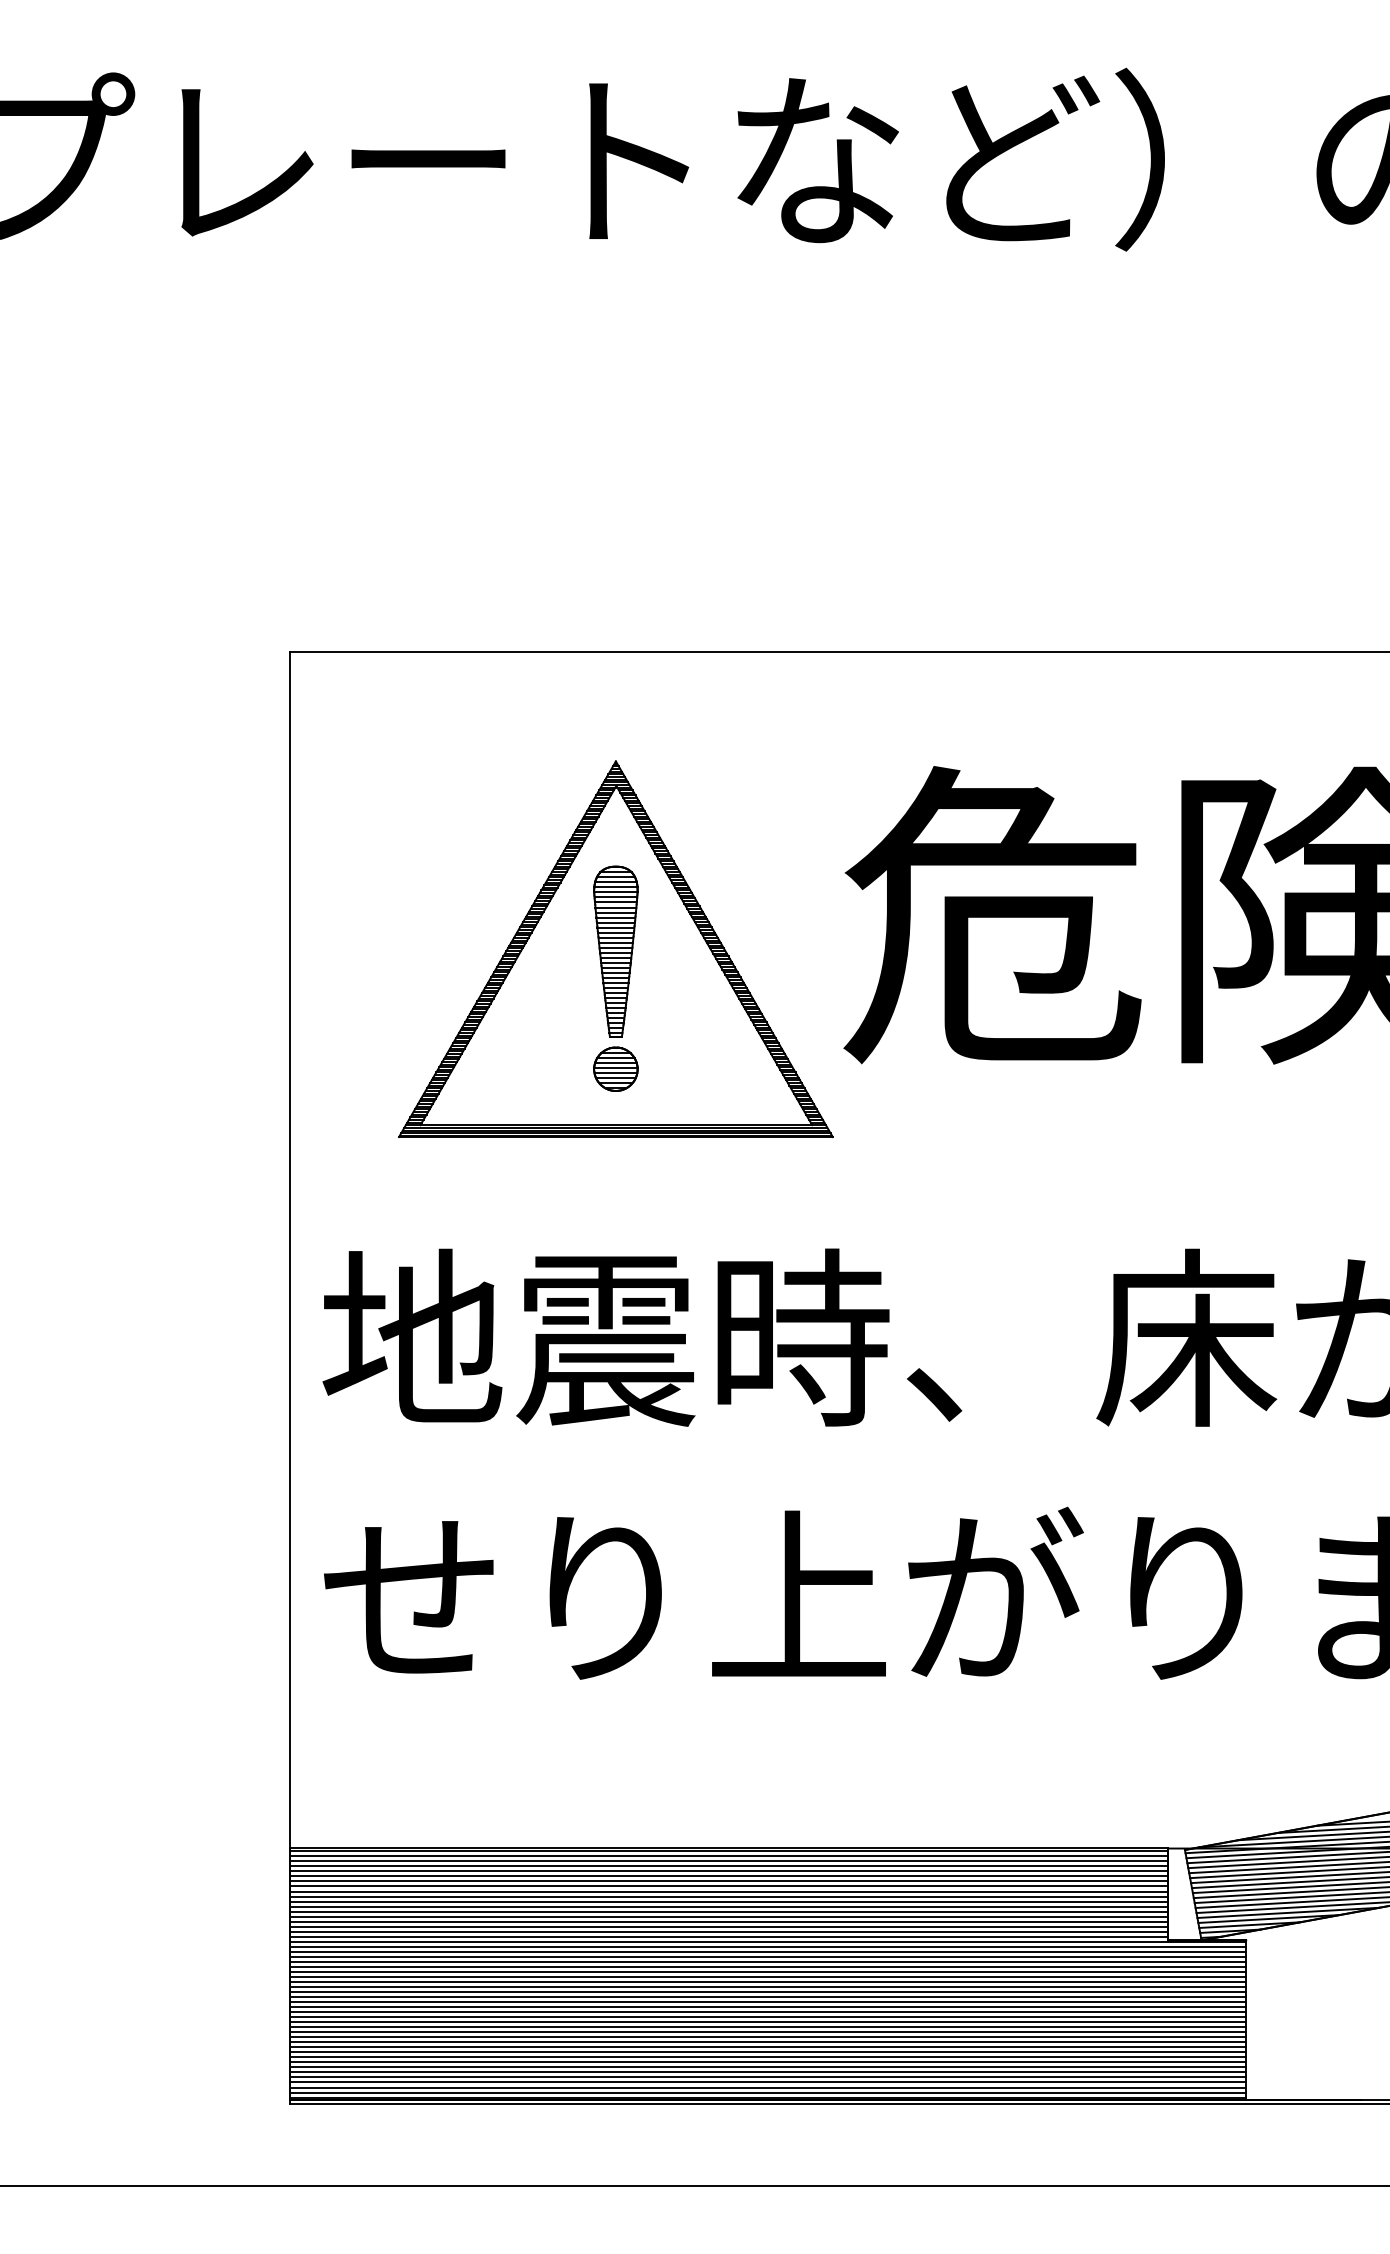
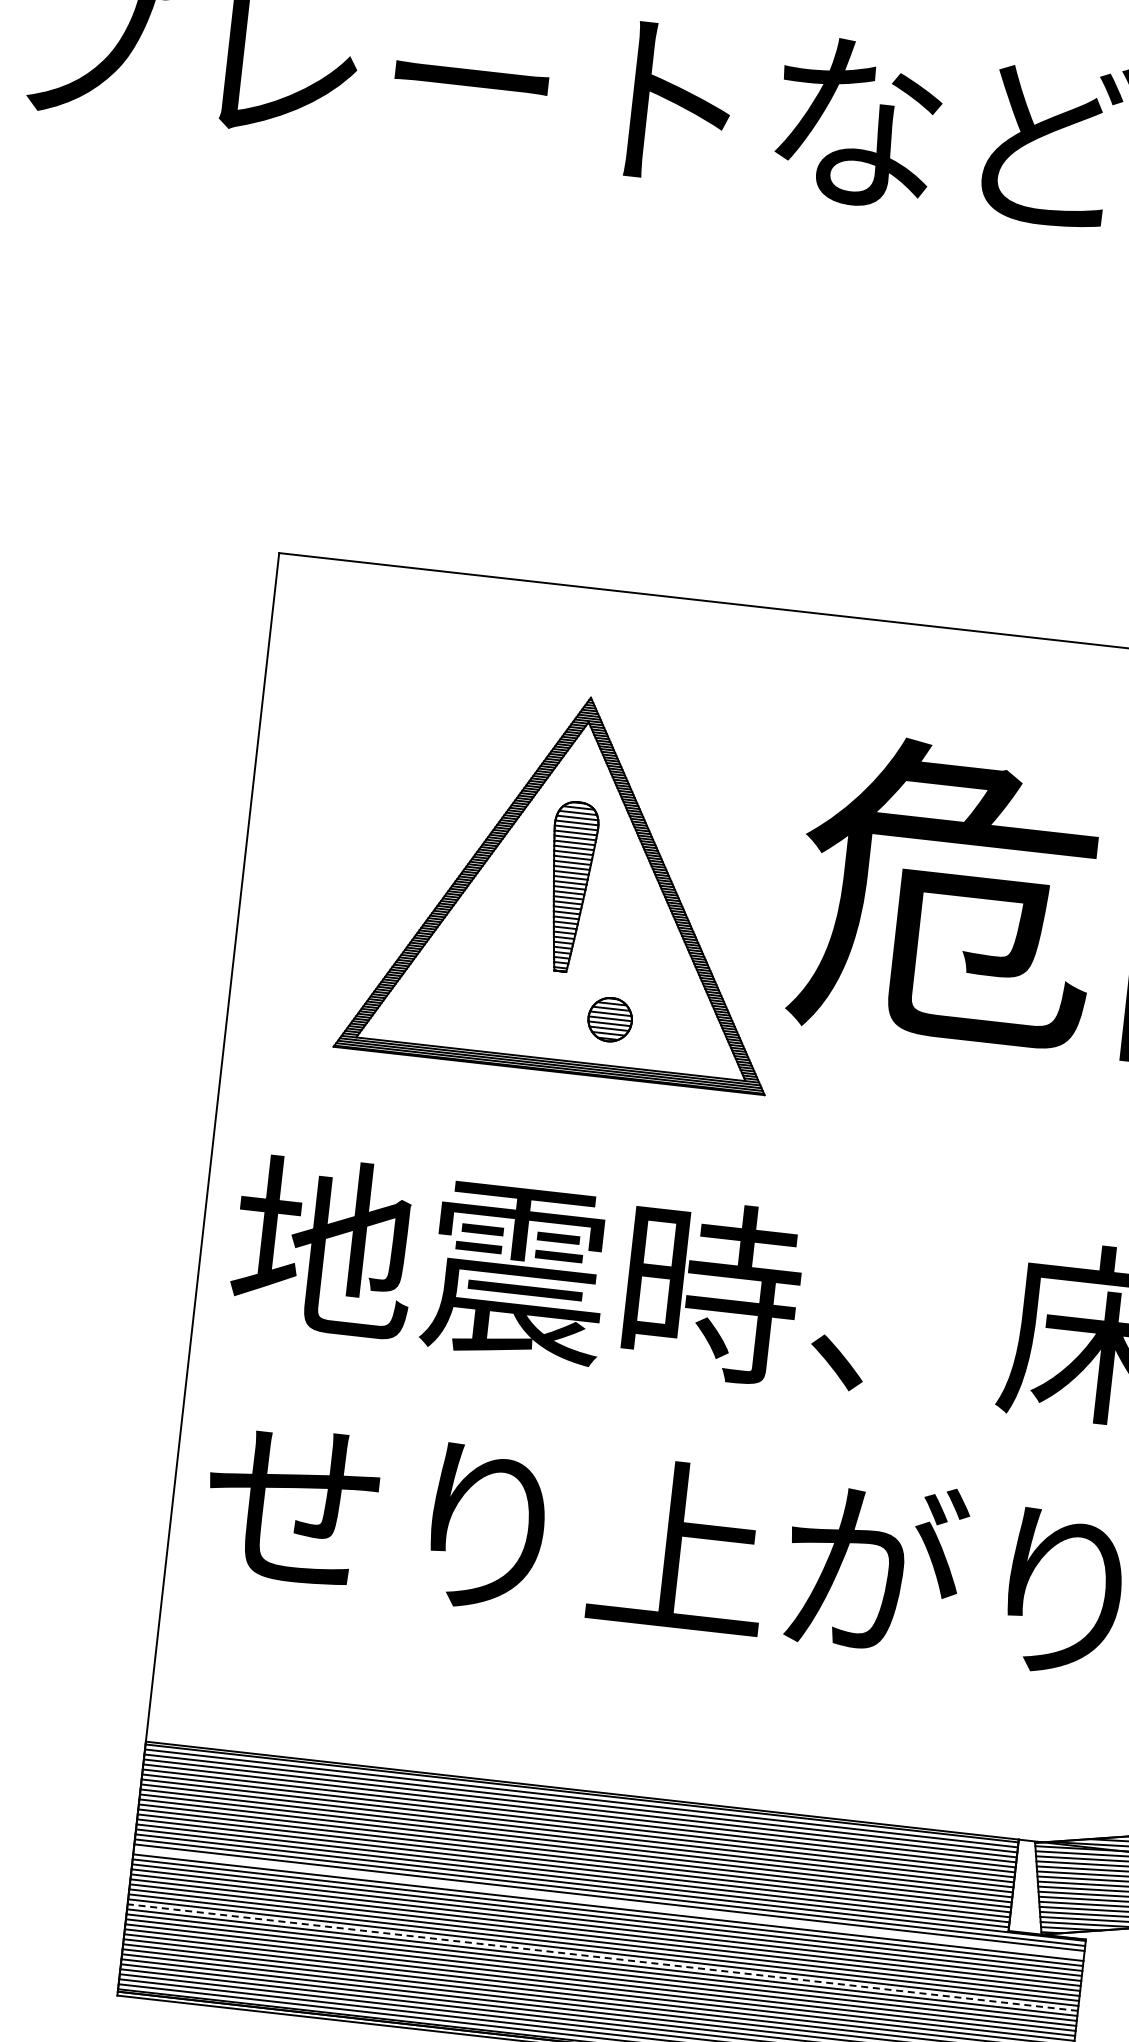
part: (615, 1068) -> (609, 1018), moved
line: (767, 1956) -> (608, 1902), removed
line: (767, 2012) -> (602, 1957), solid -> dashed

